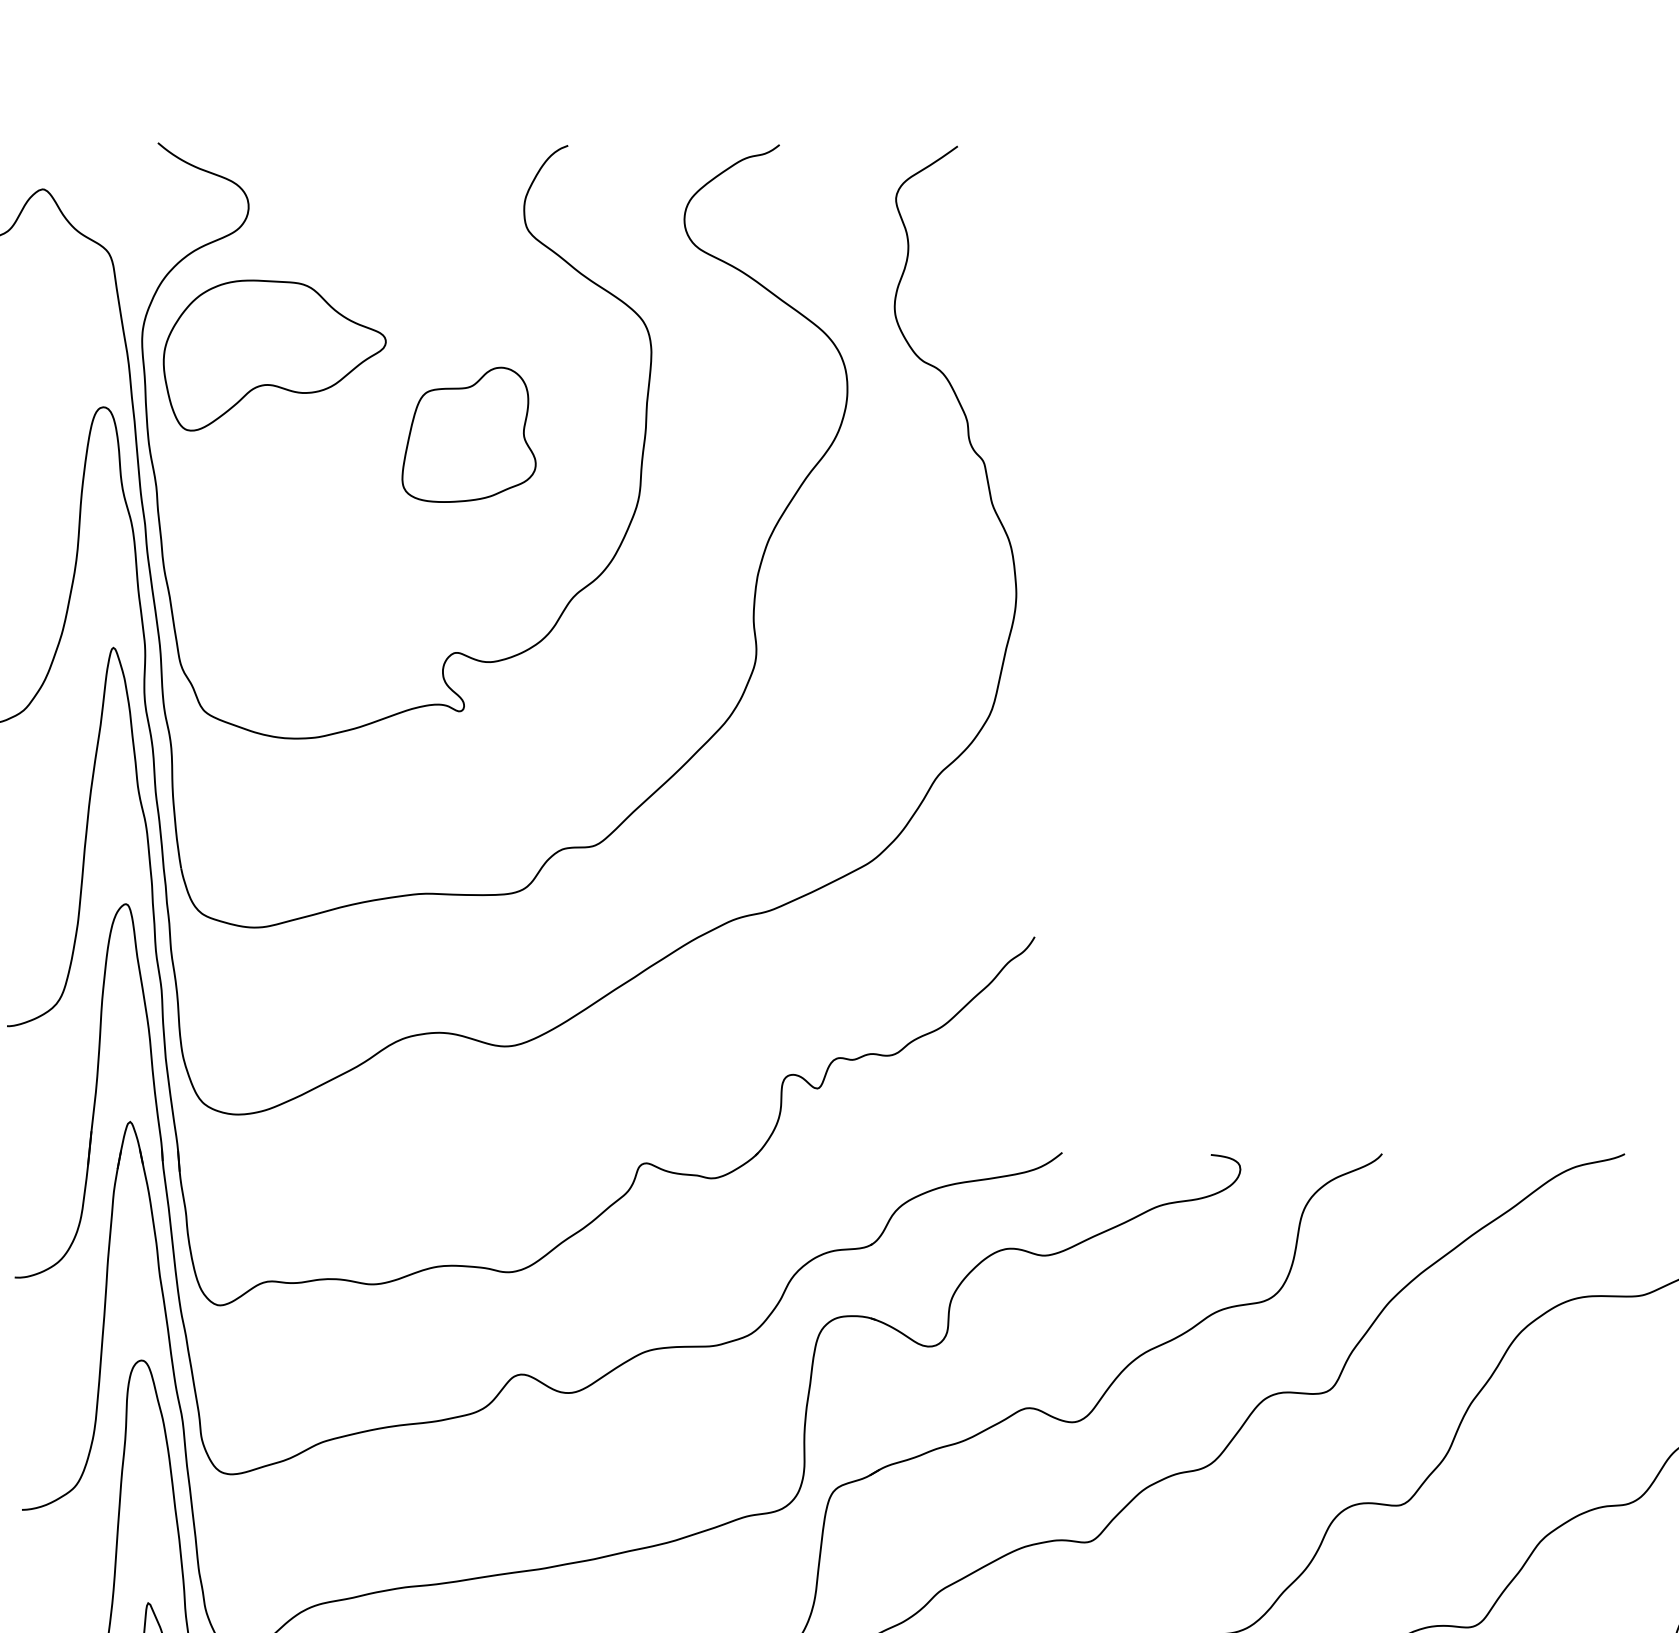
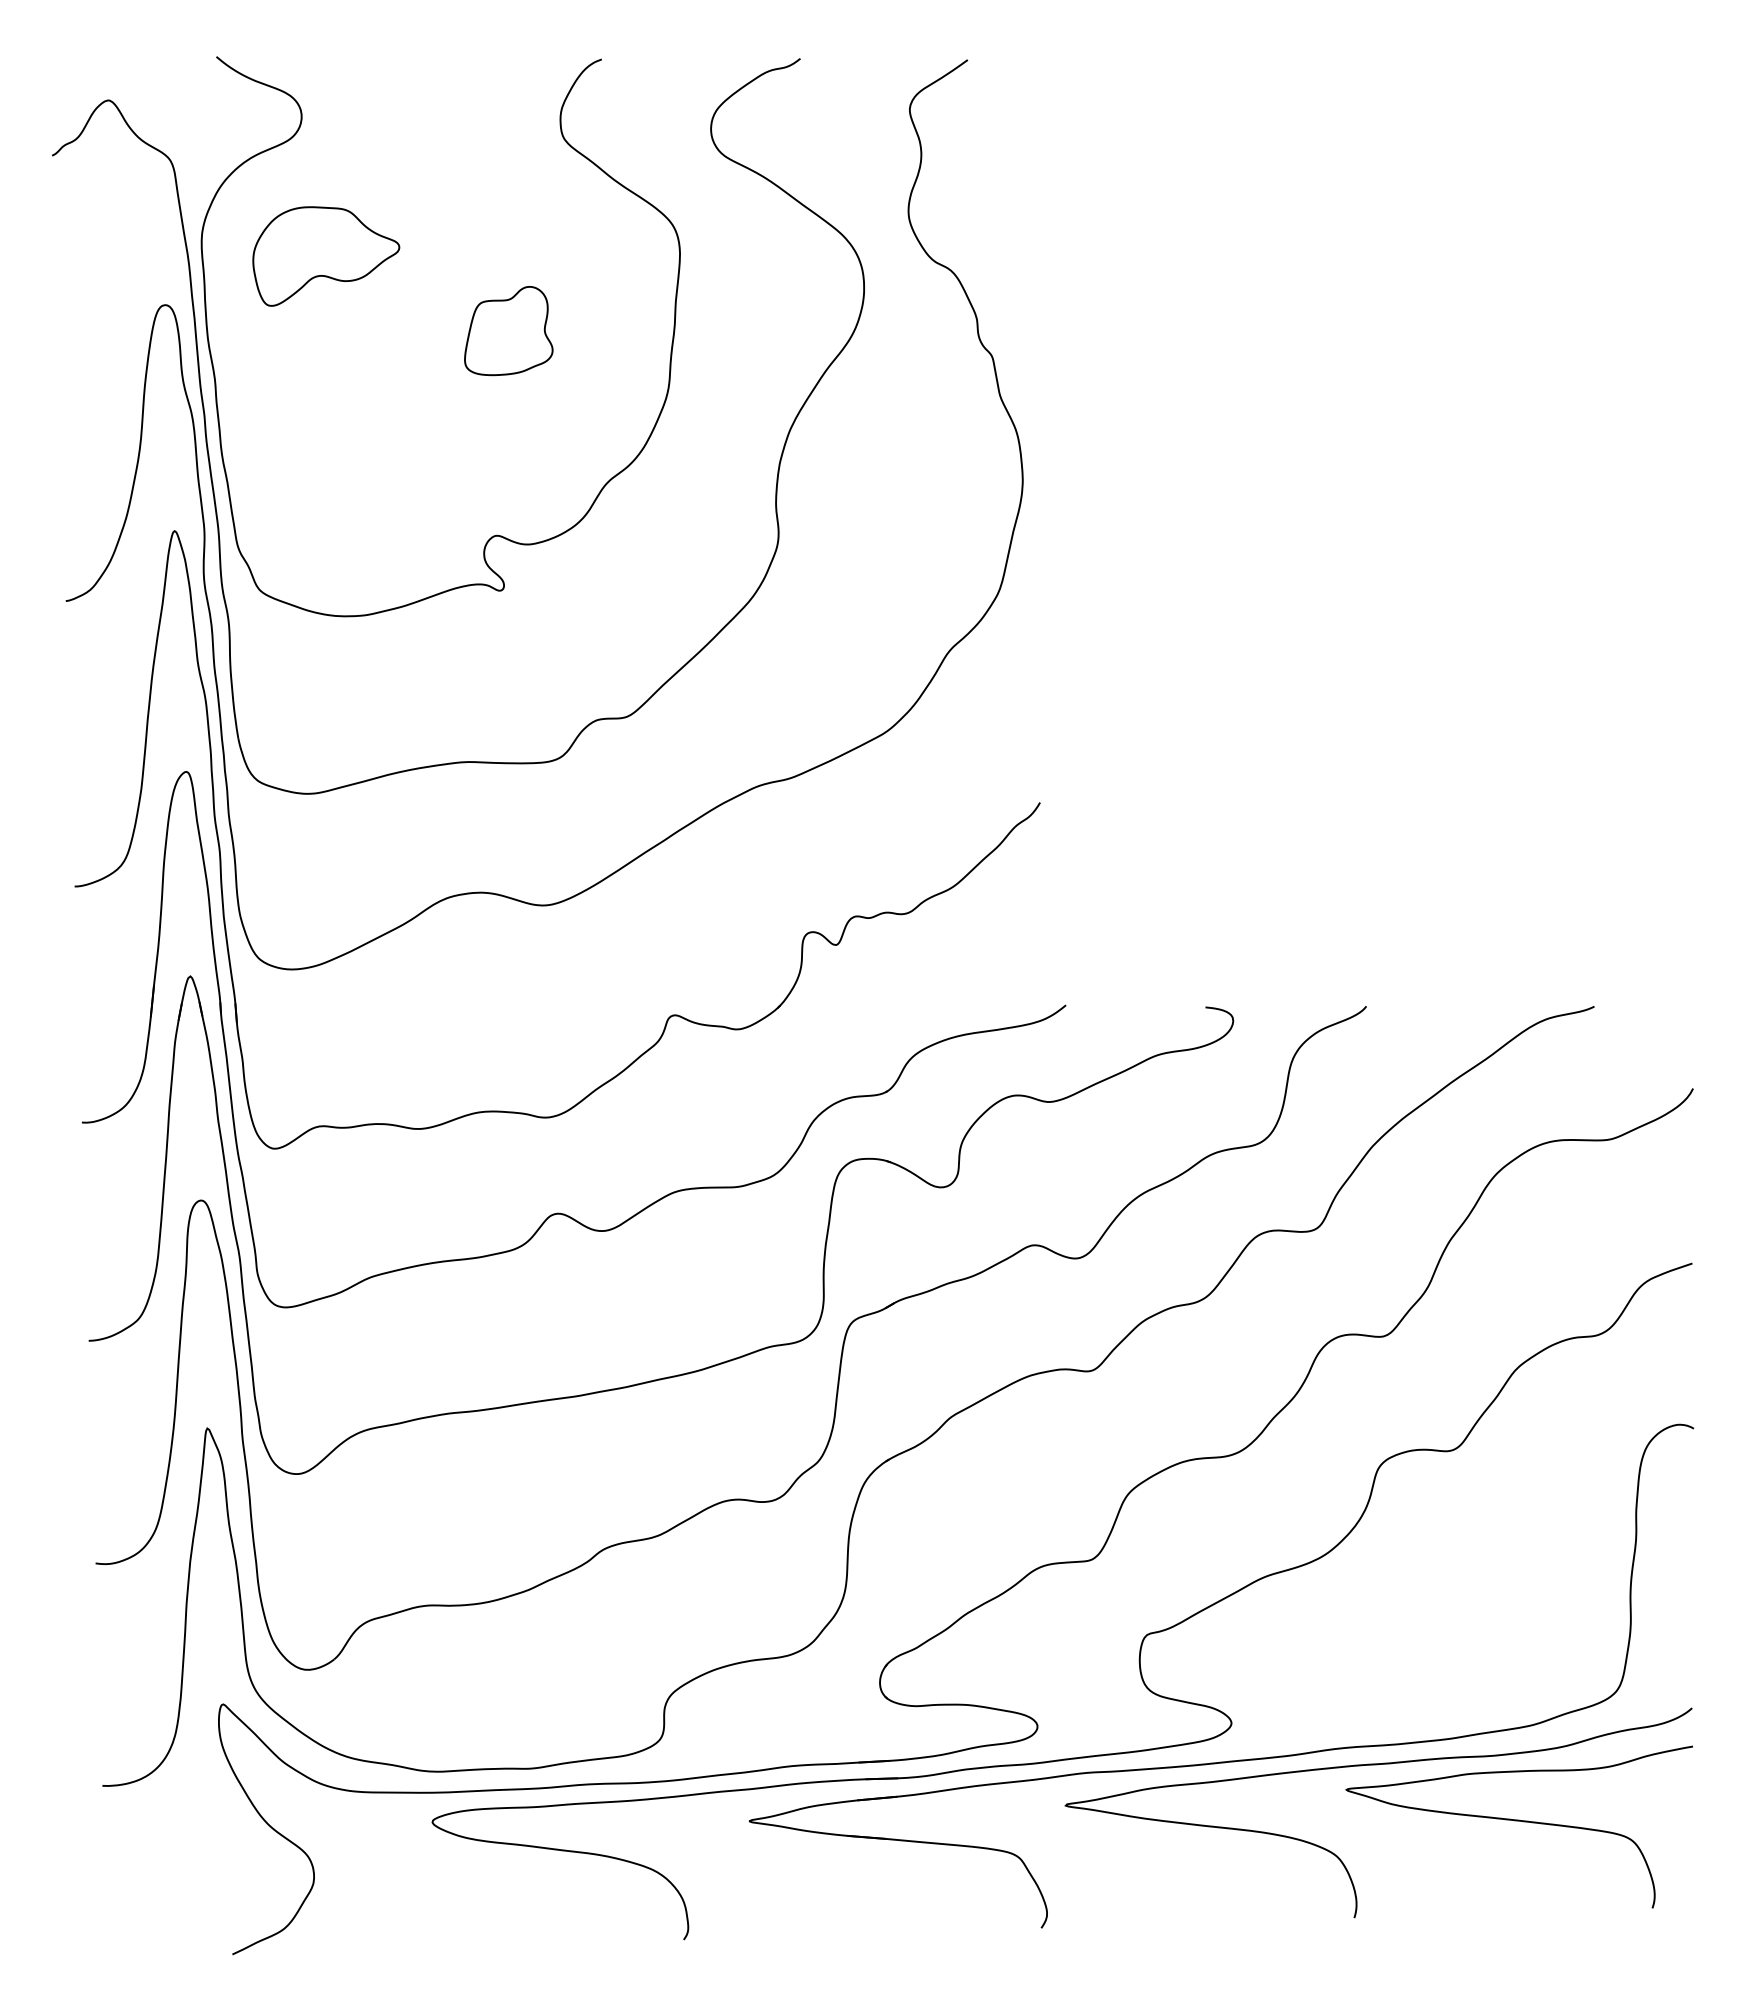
part: (275, 355) -> (326, 256), size x0.7
part: (468, 434) -> (508, 330), size x0.7

